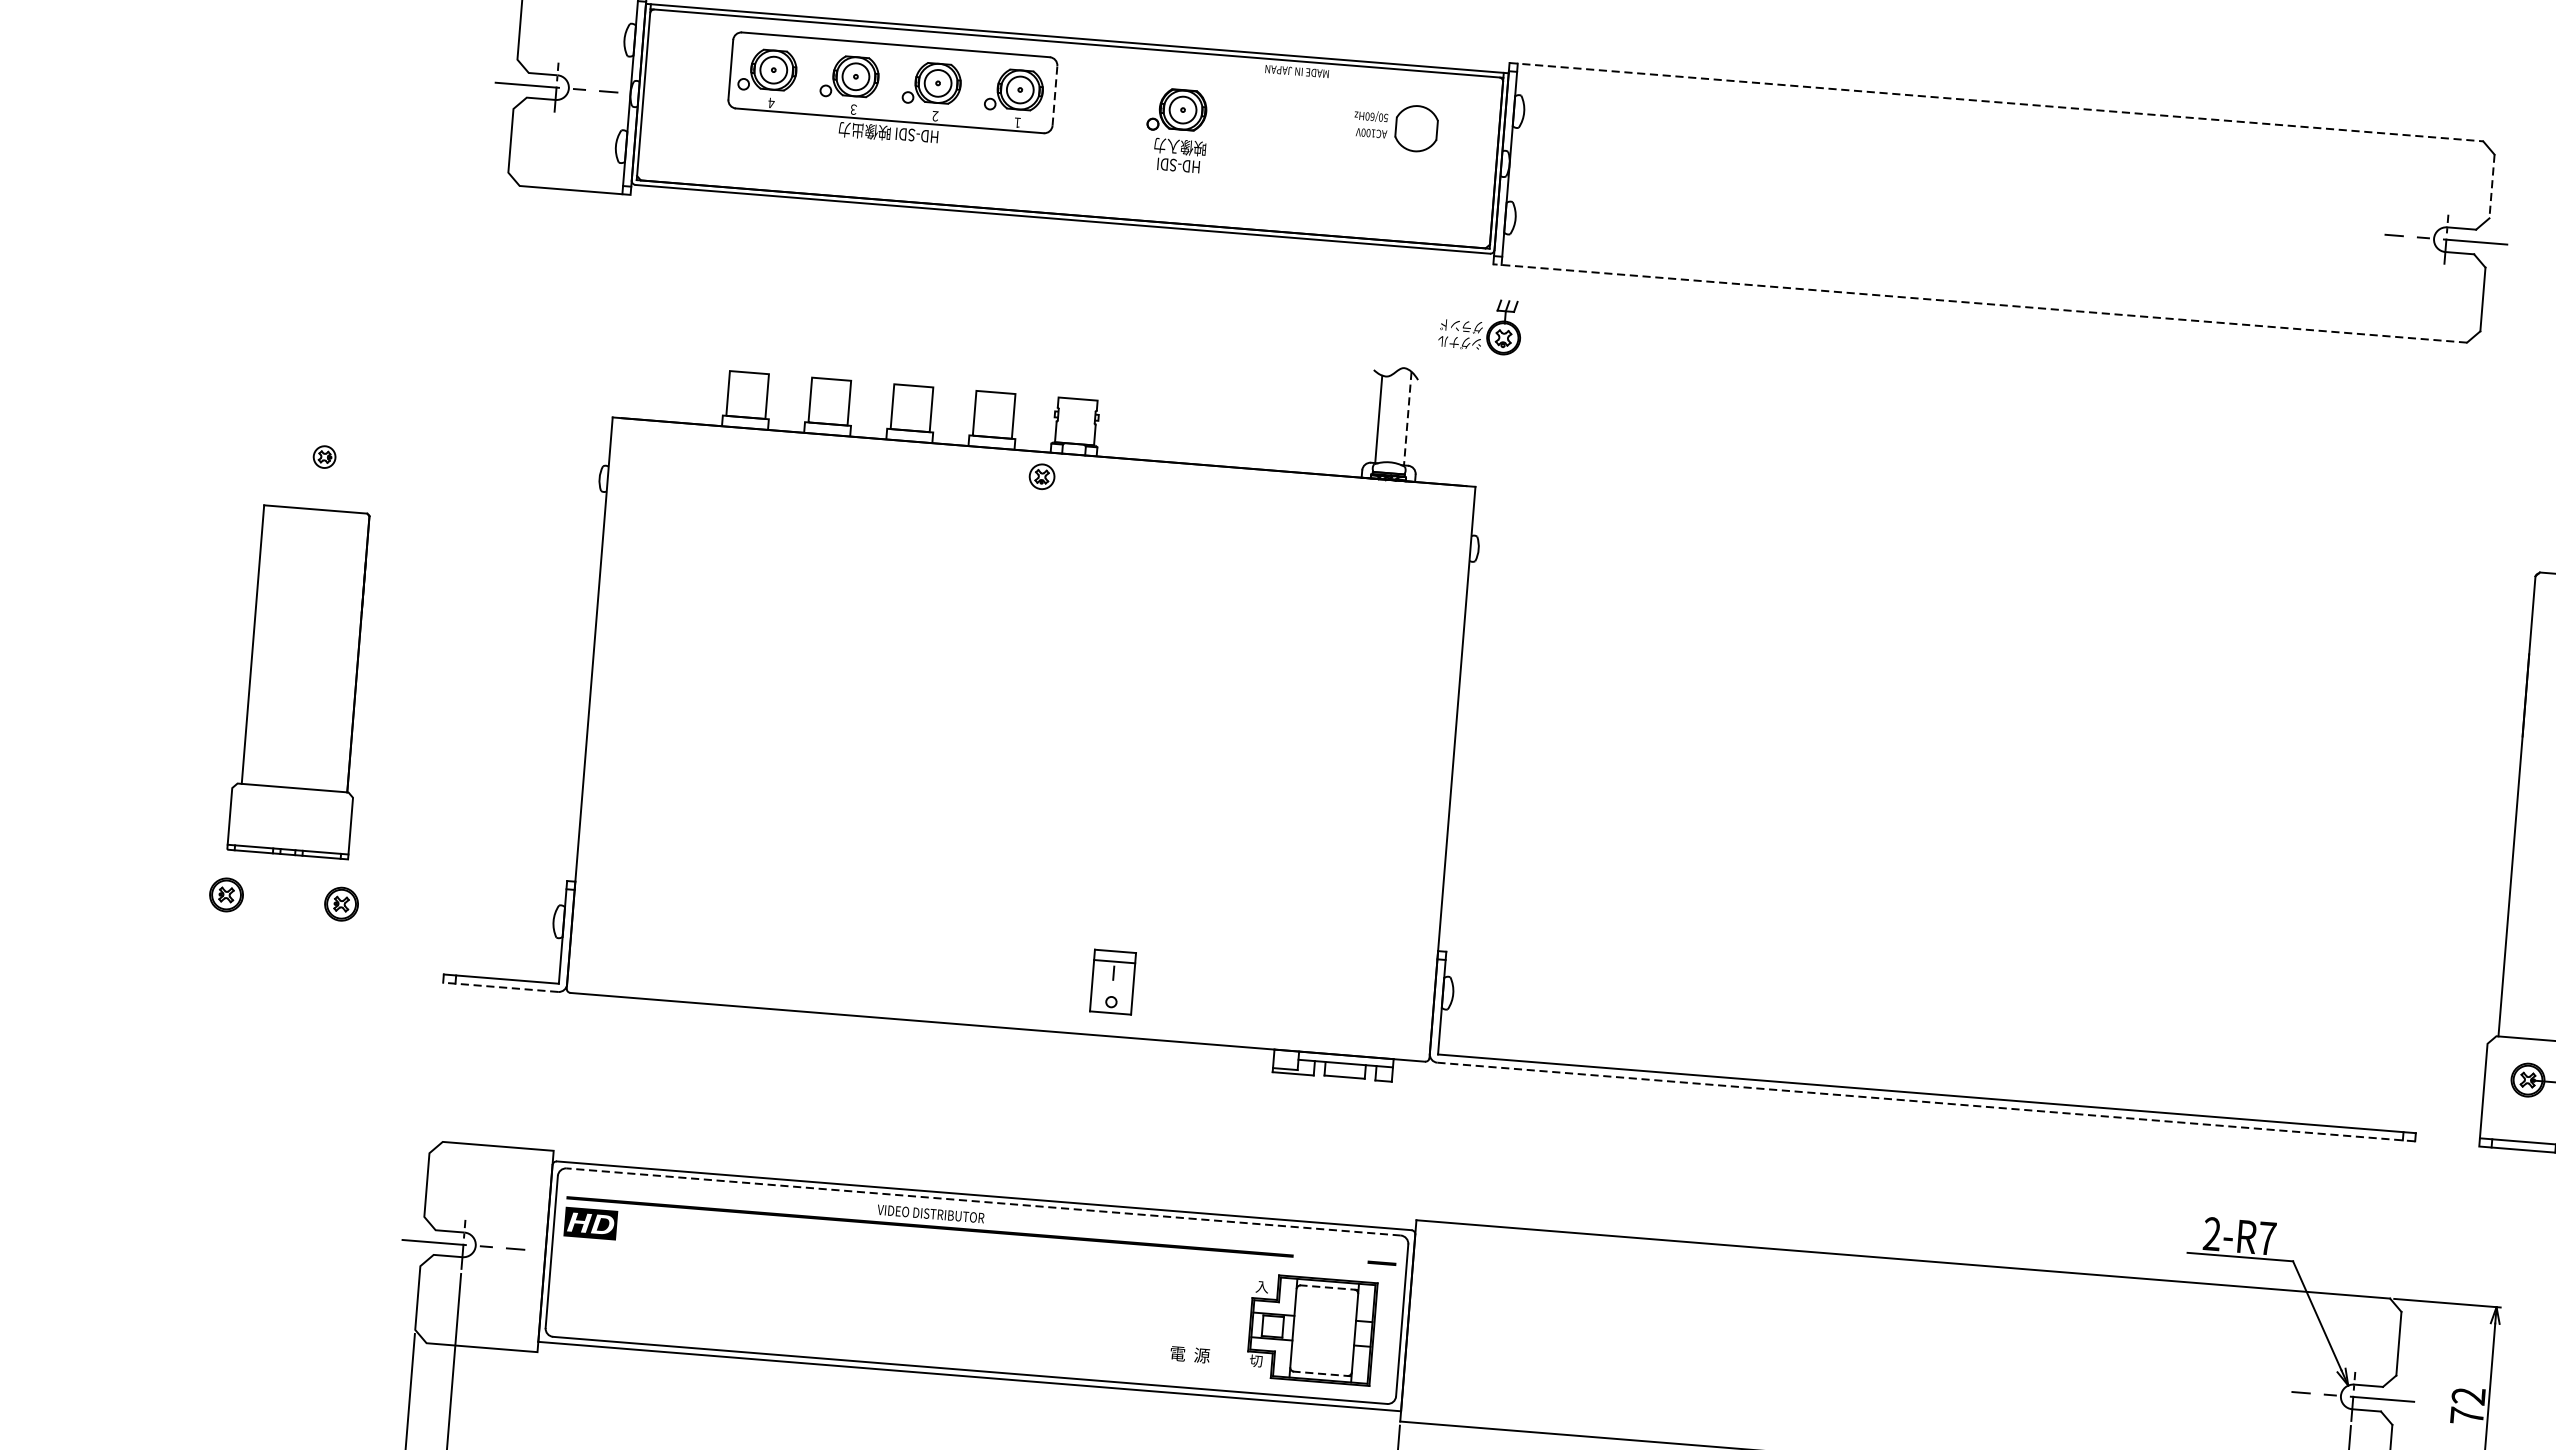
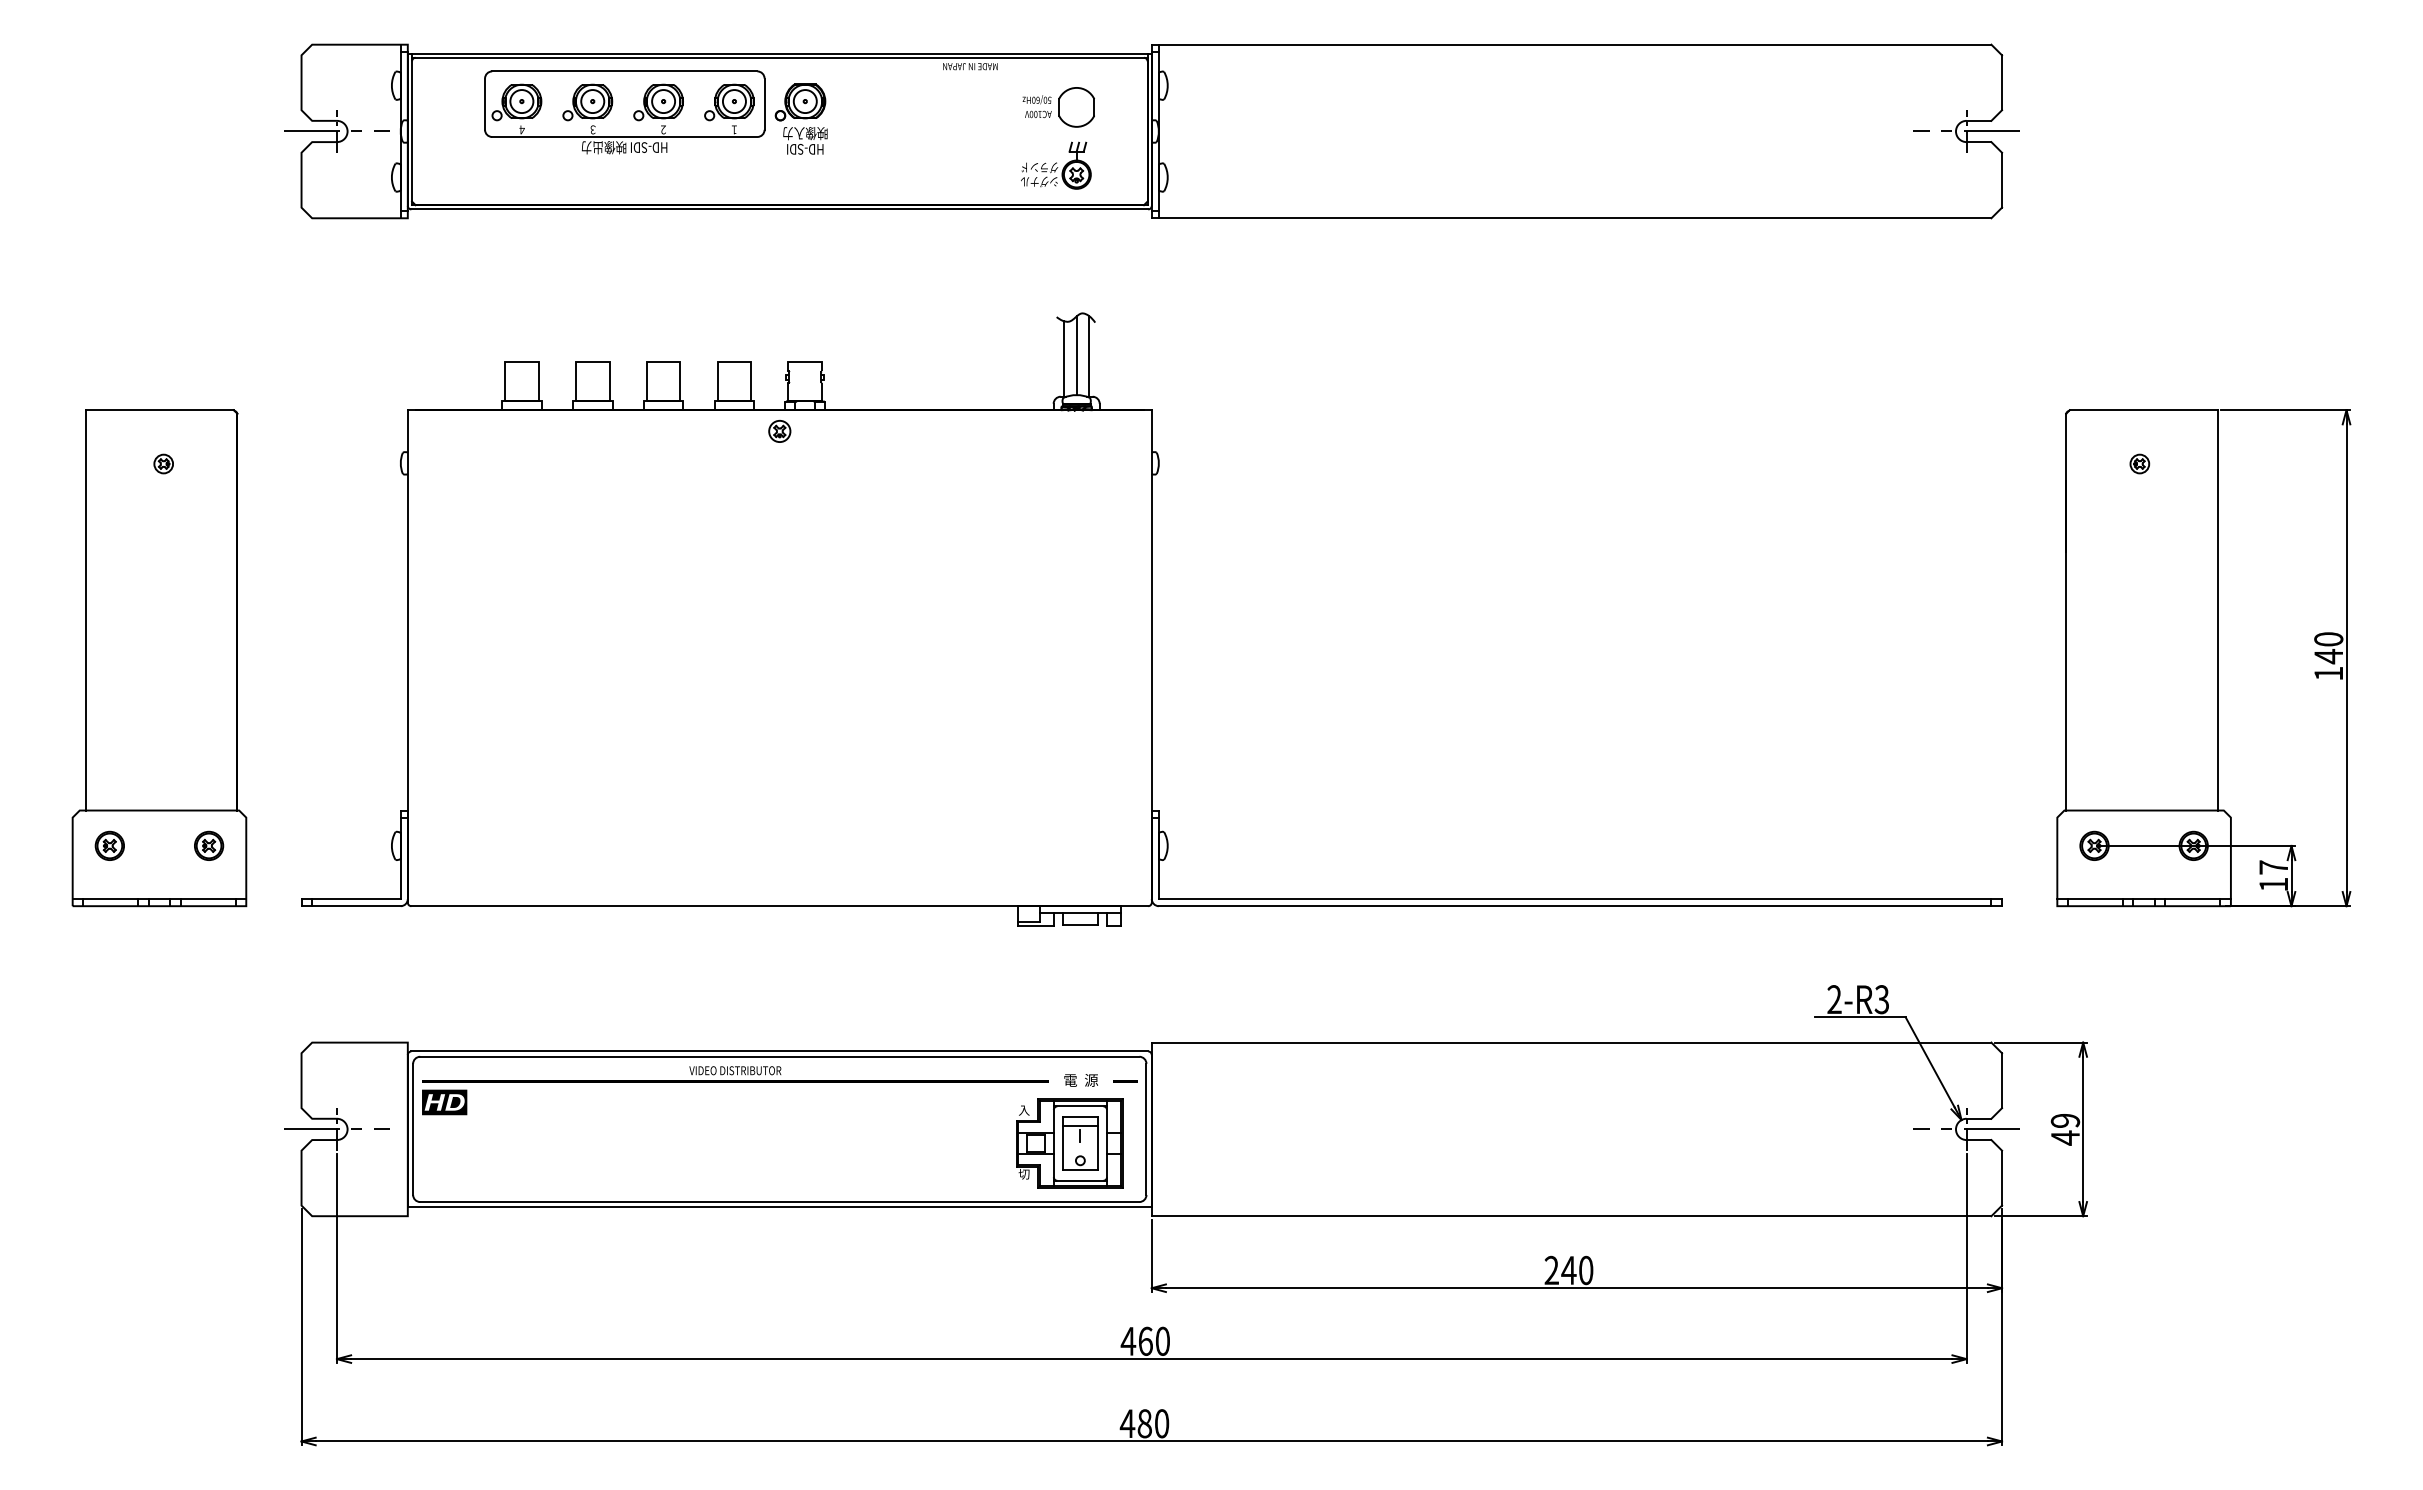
line: (1054, 96) -> (764, 104), dashed -> solid
line: (1996, 101) -> (1571, 44), dashed -> solid
part: (1175, 129) -> (800, 118), moved
line: (2492, 187) -> (2002, 83), dashed -> solid
line: (1980, 303) -> (1571, 218), dashed -> solid
part: (1481, 325) -> (1056, 165), moved
line: (1393, 416) -> (1076, 355), added
line: (1408, 418) -> (1089, 356), dashed -> solid
part: (301, 682) -> (159, 658), size x1.67
part: (1113, 982) -> (1080, 1143), moved
line: (501, 987) -> (351, 906), dashed -> solid
line: (1926, 1102) -> (1580, 906), dashed -> solid
line: (983, 1201) -> (779, 1056), dashed -> solid
text: (2266, 1238) -> (1881, 999), 2-R7 -> 2-R3
line: (1327, 1287) -> (1080, 1106), dashed -> solid
text: (1189, 1354) -> (1080, 1080), moved
line: (1320, 1373) -> (1080, 1180), dashed -> solid
text: (2467, 1406) -> (2065, 1129), 72 -> 49

